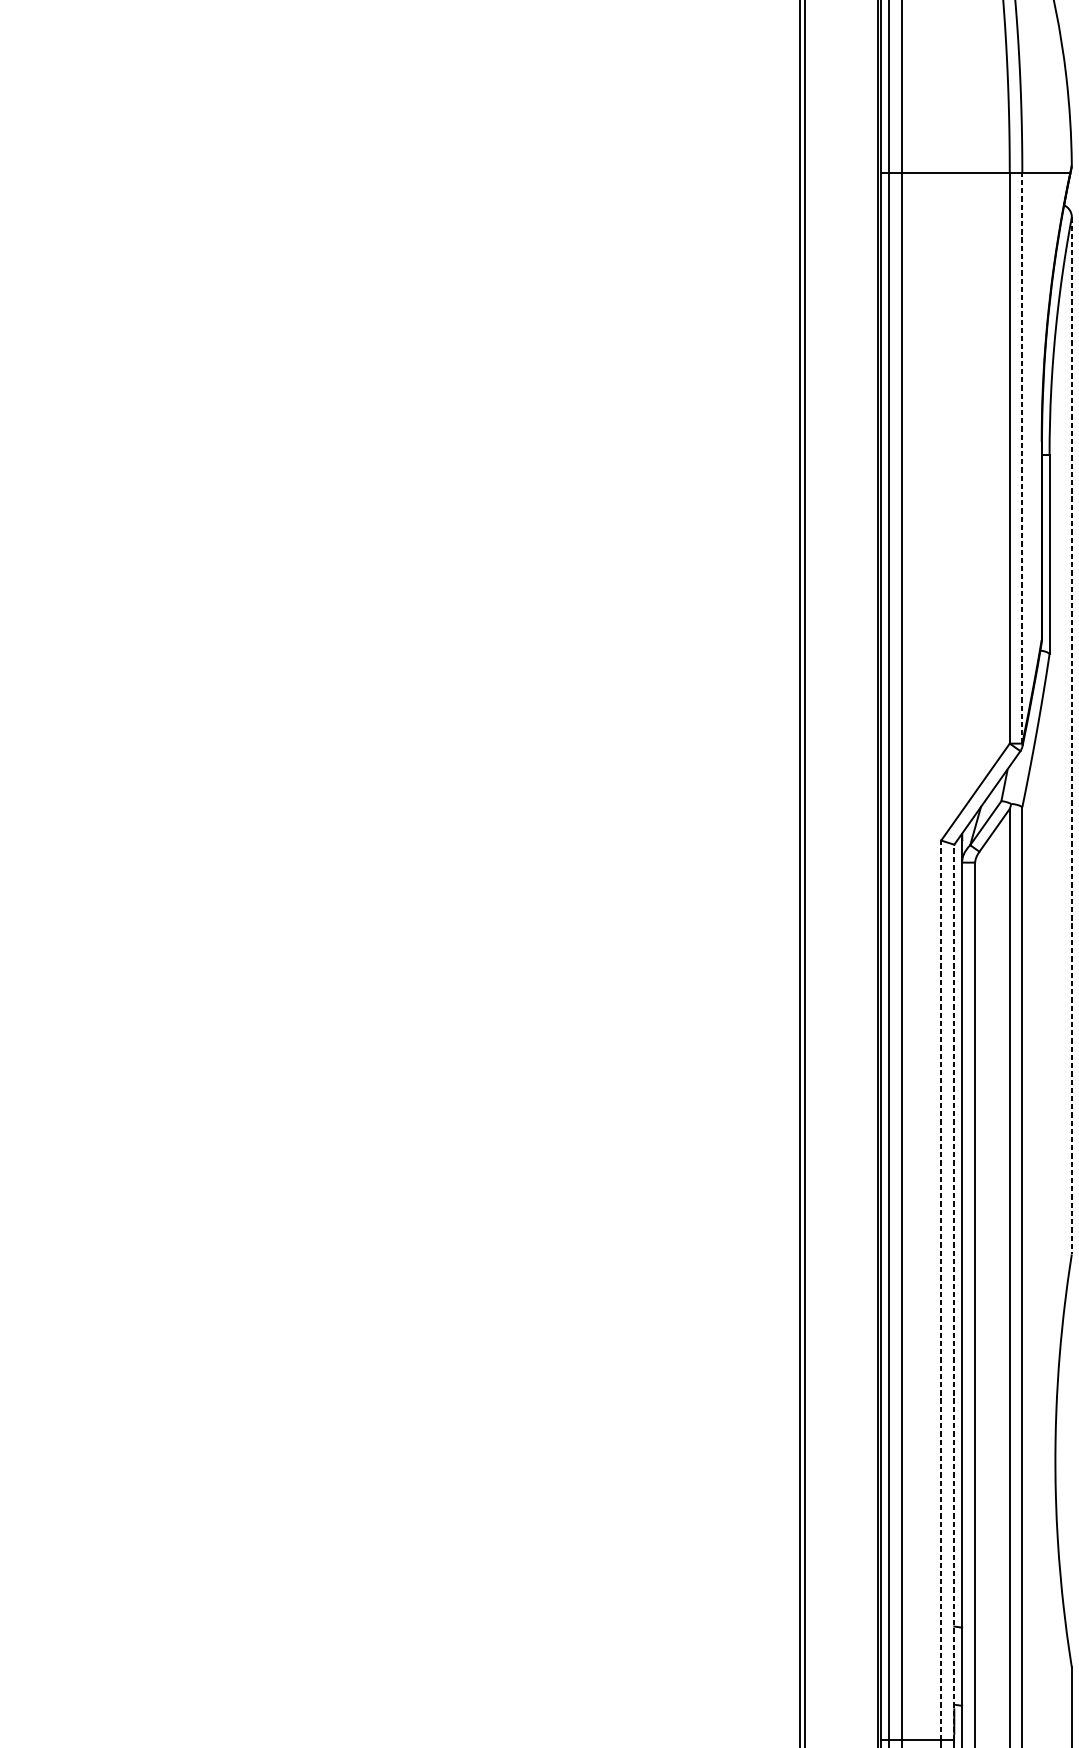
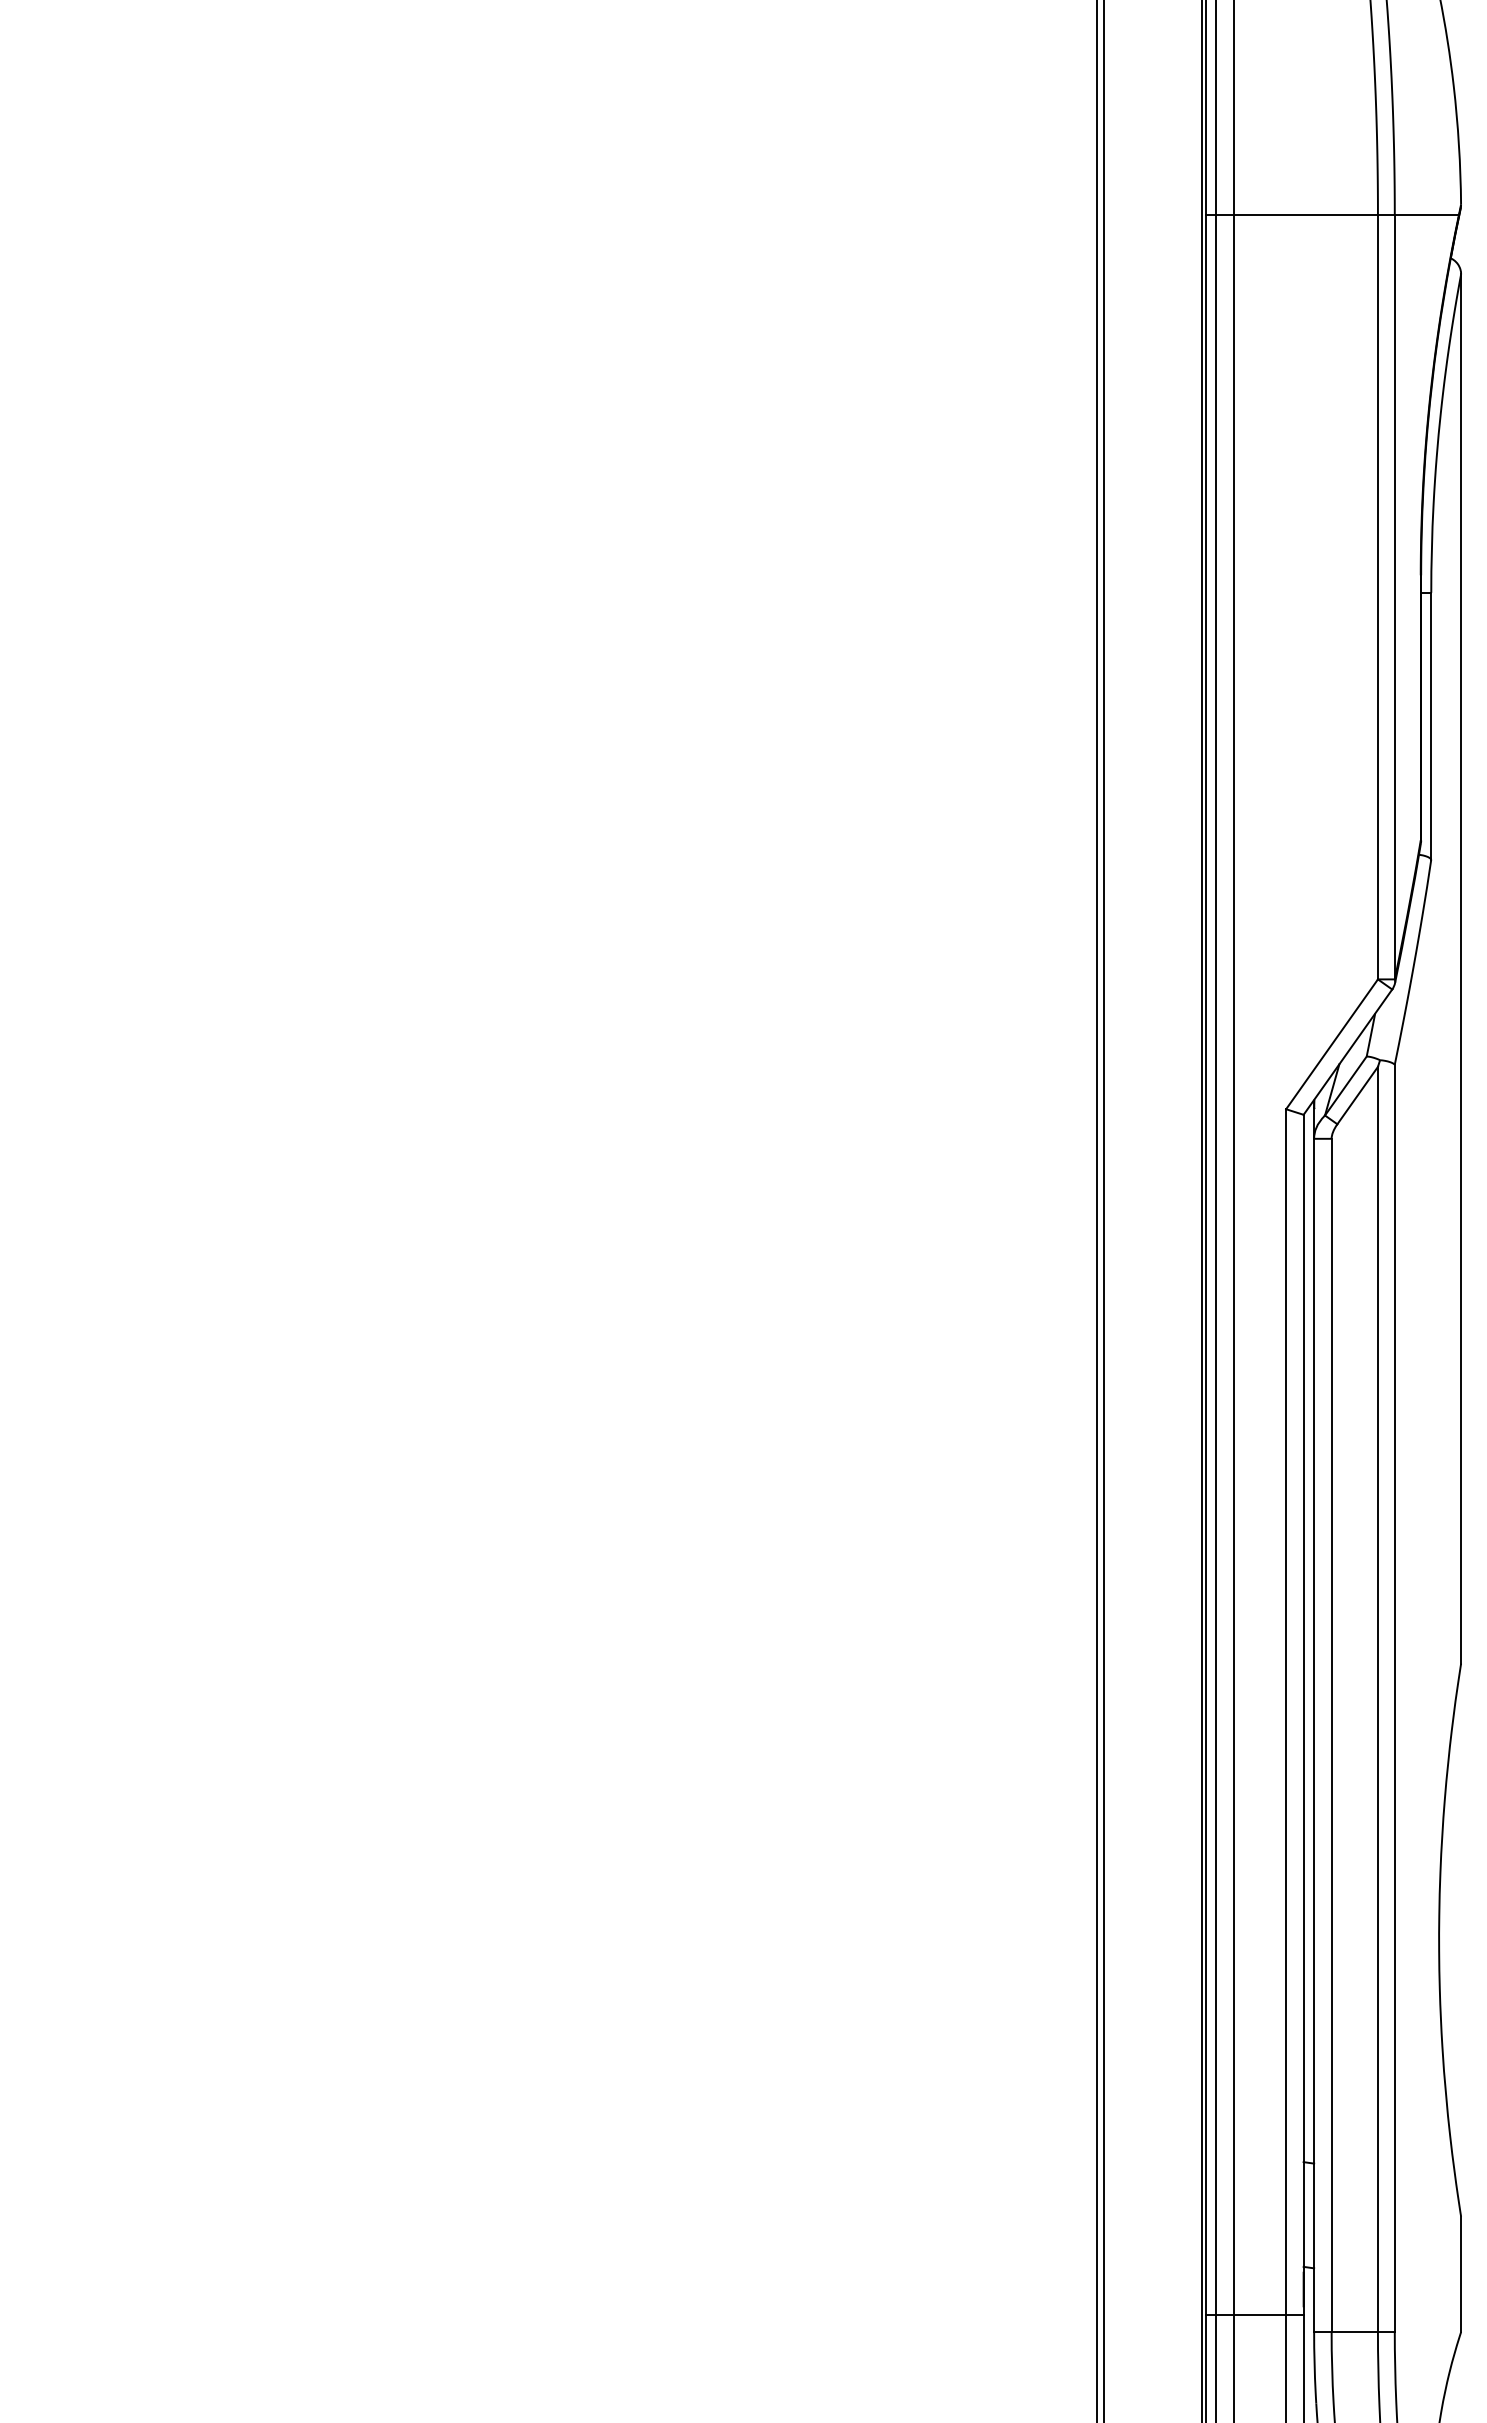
line: (1022, 457) -> (1394, 596), dashed -> solid
line: (1072, 736) -> (1461, 969), dashed -> solid
line: (941, 1290) -> (1286, 1711), dashed -> solid
line: (954, 1292) -> (1303, 1714), dashed -> solid

